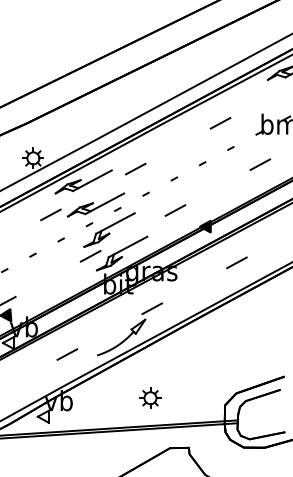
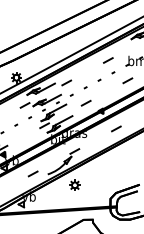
part: (149, 396) -> (74, 184), moved

